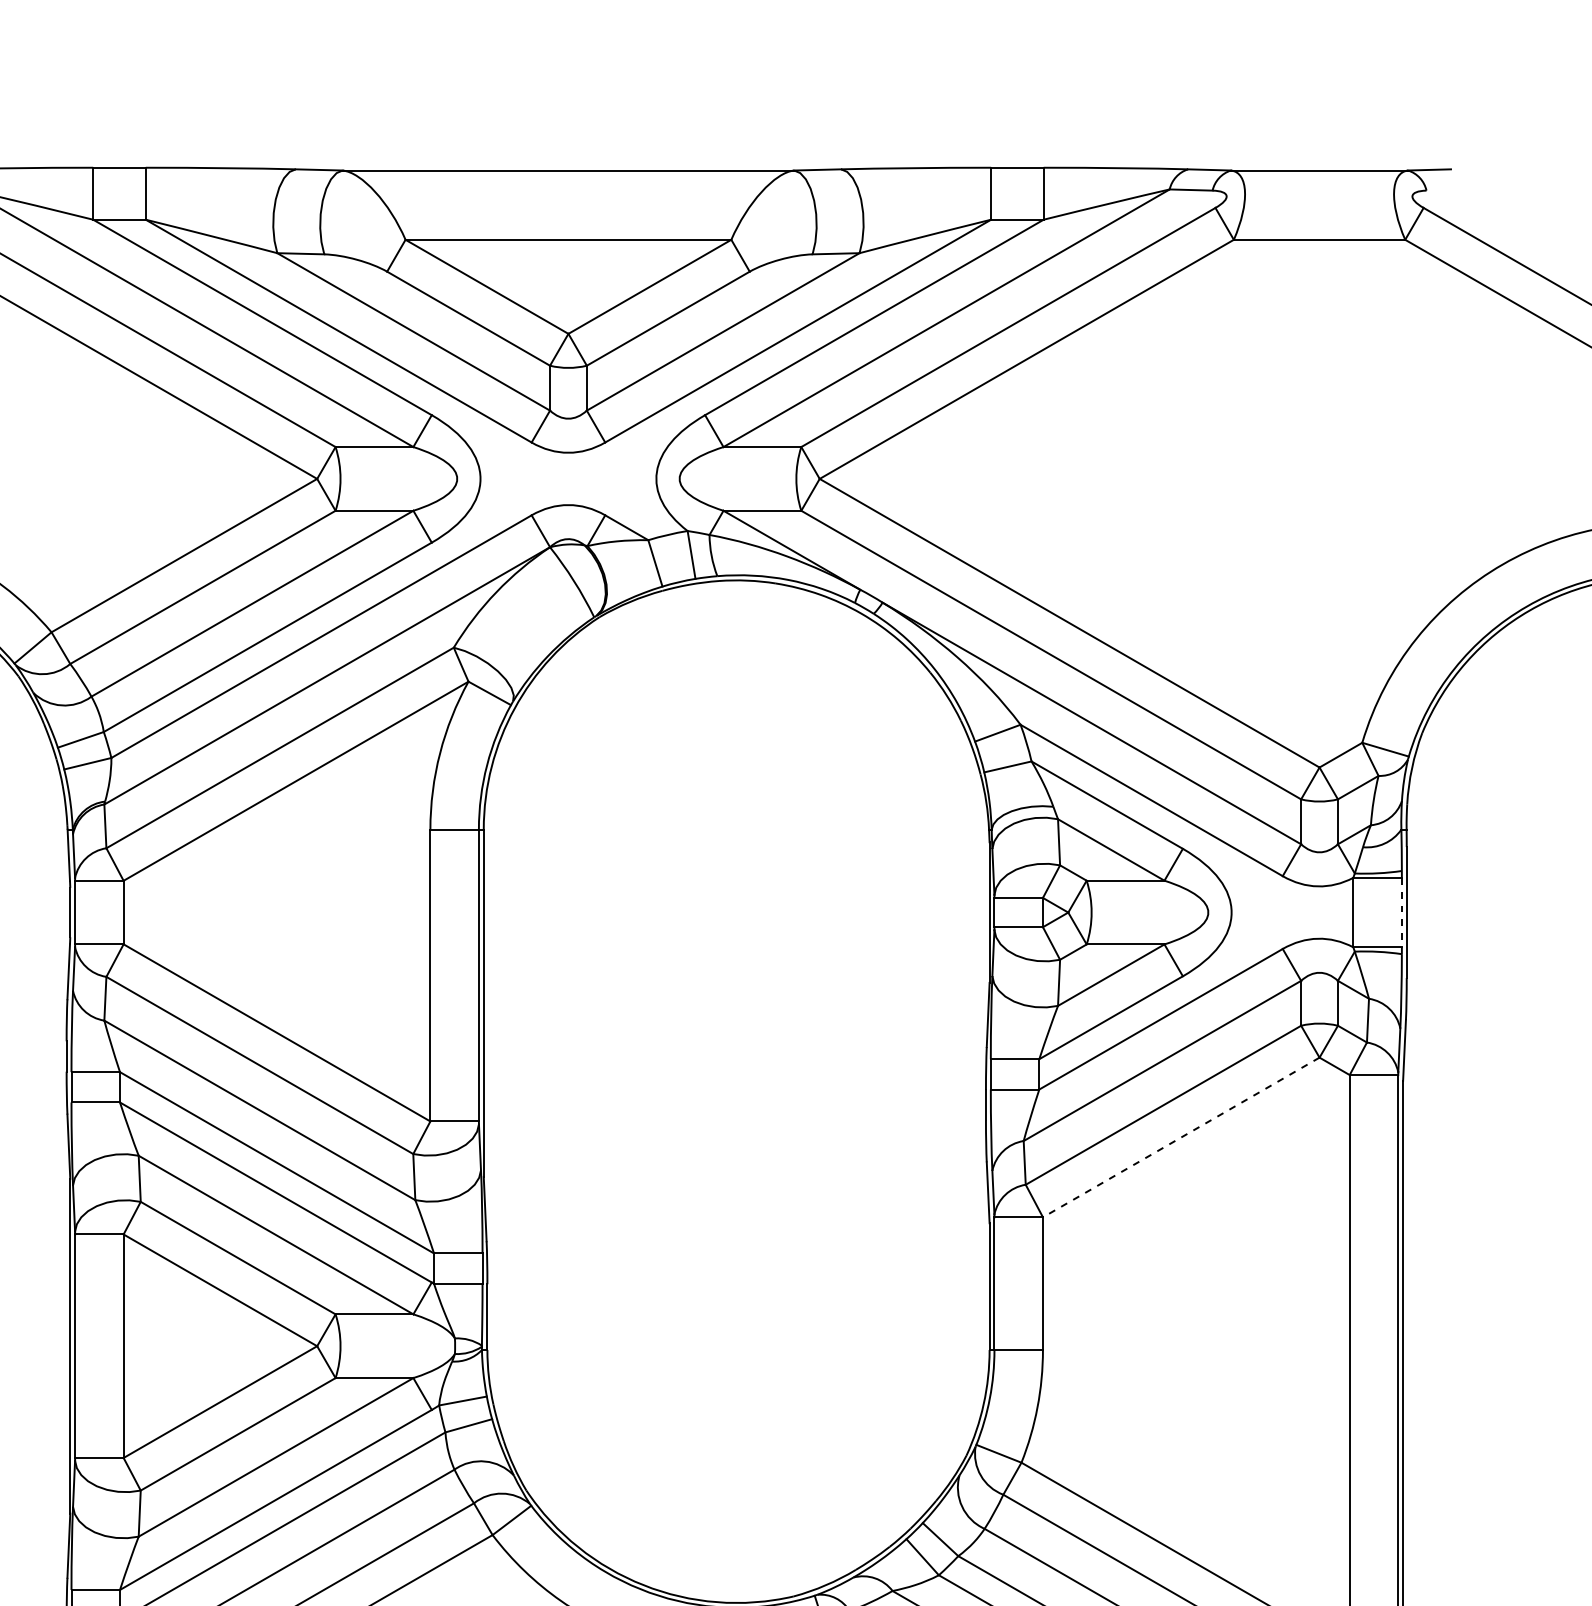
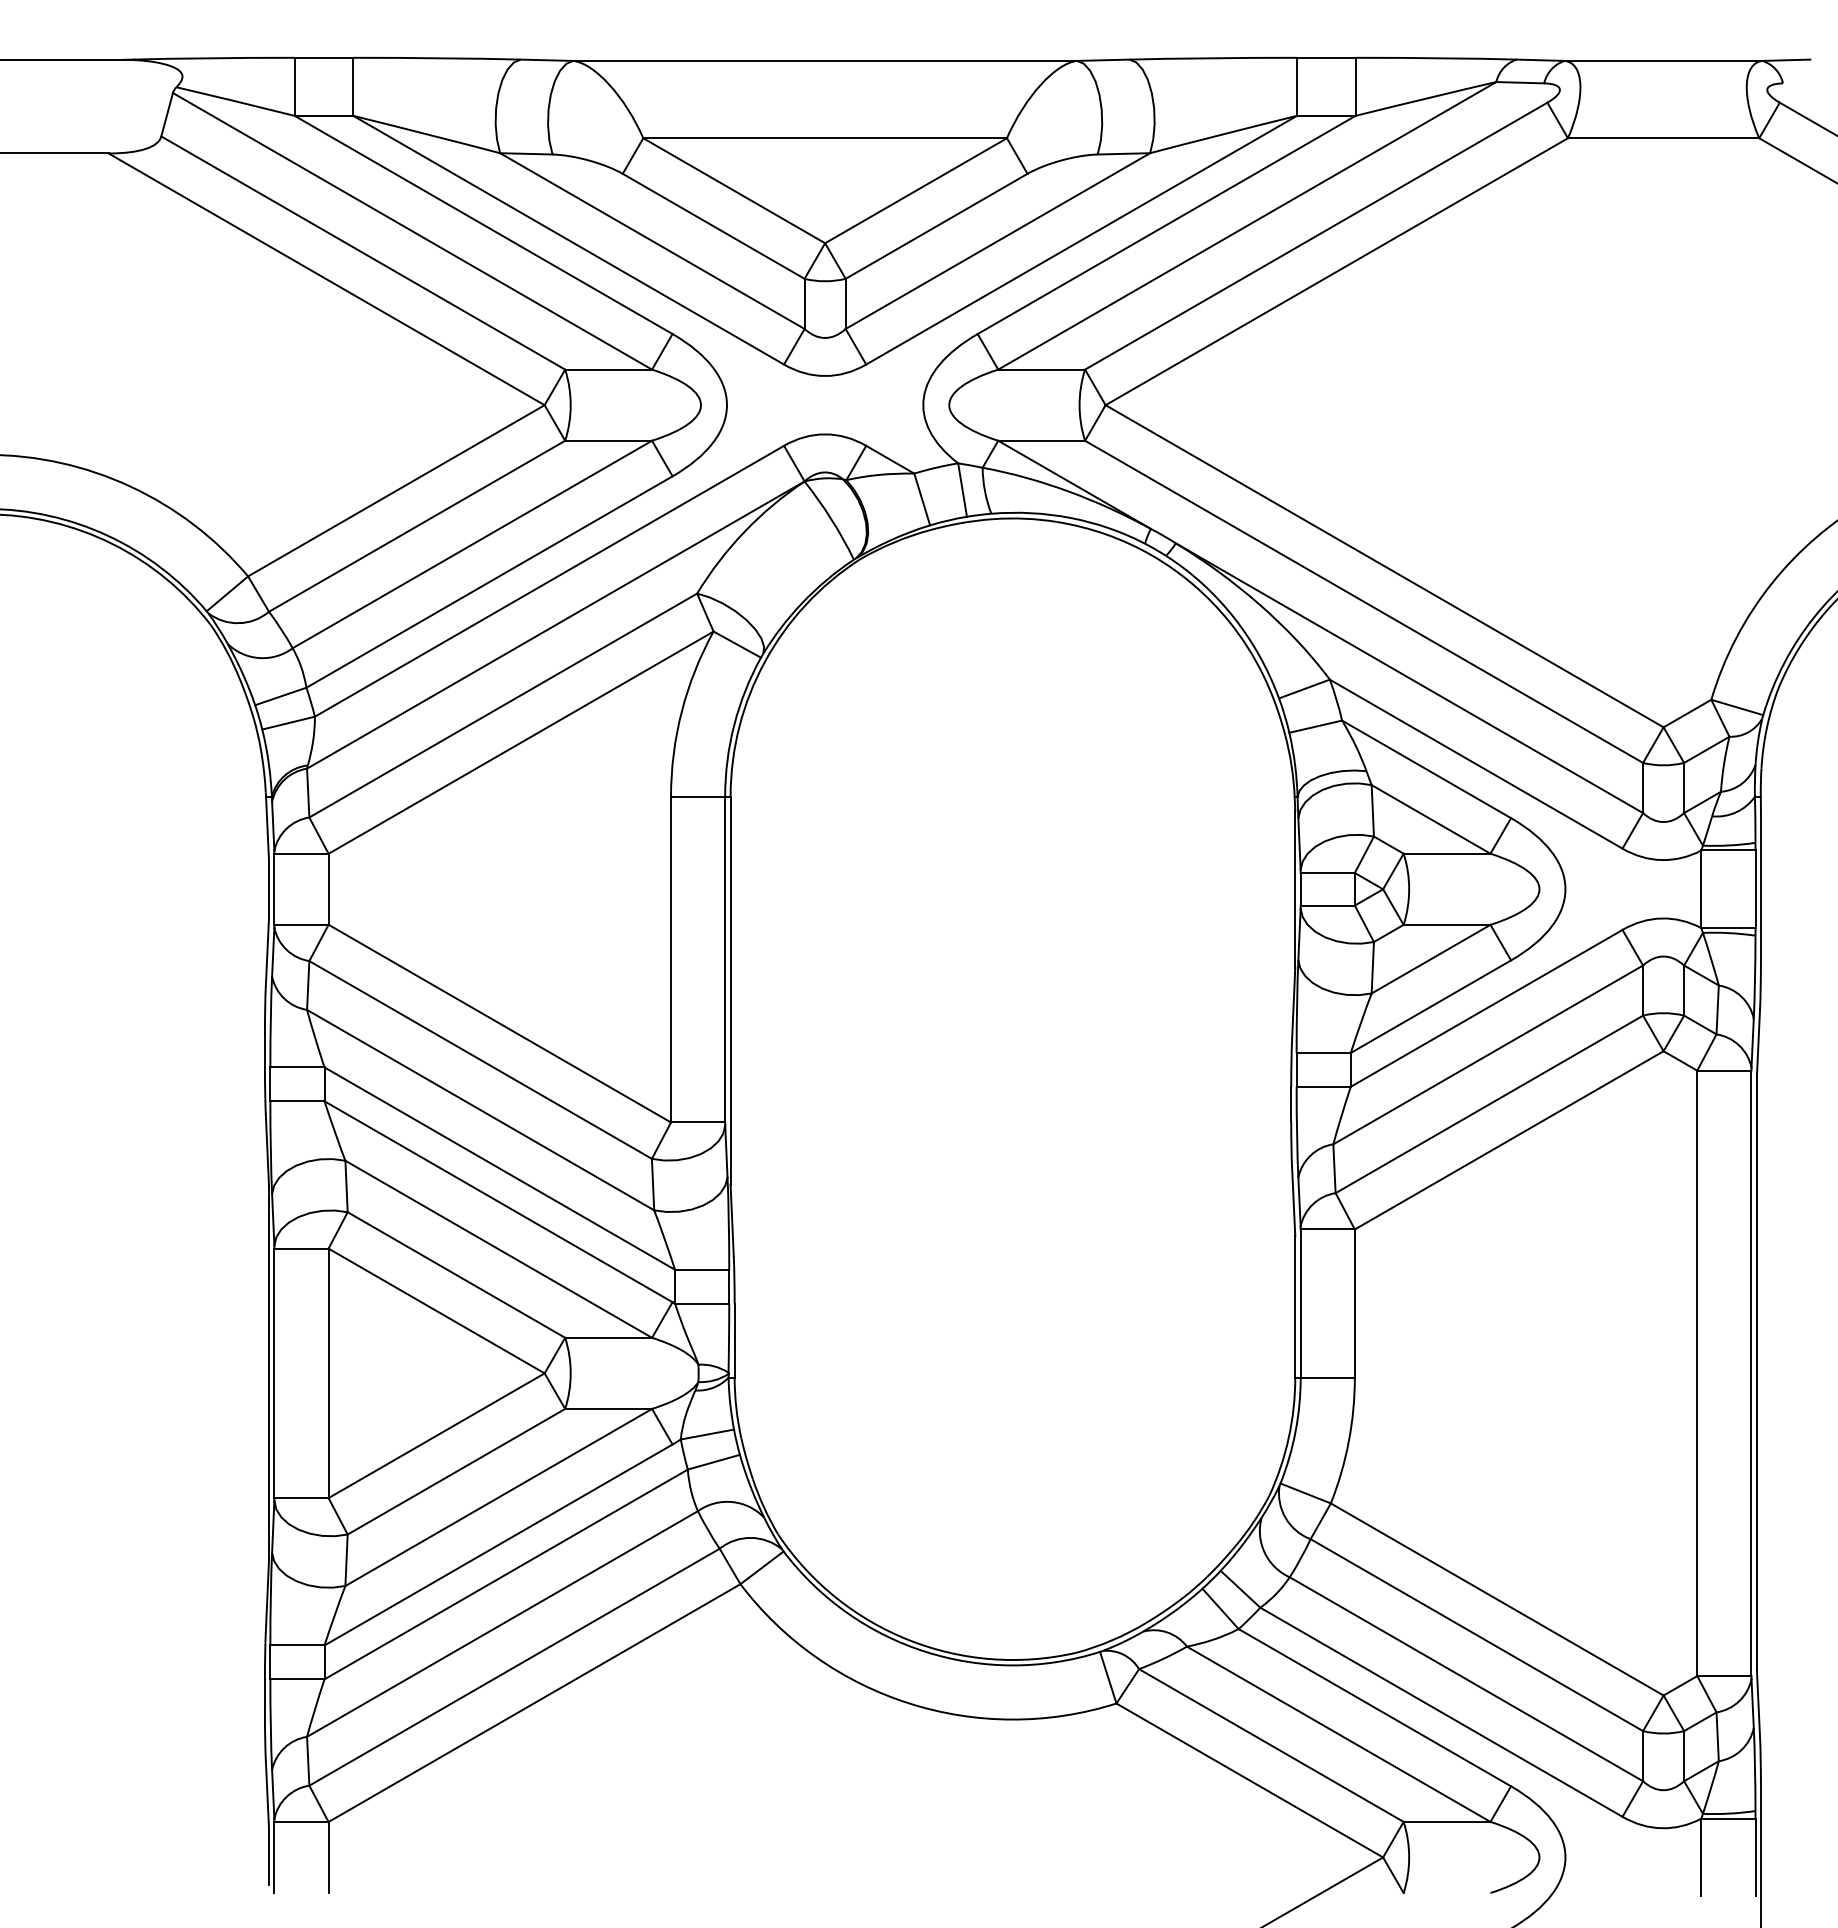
line: (1401, 912) -> (1755, 889), dashed -> solid
line: (1180, 1137) -> (1508, 1140), dashed -> solid

